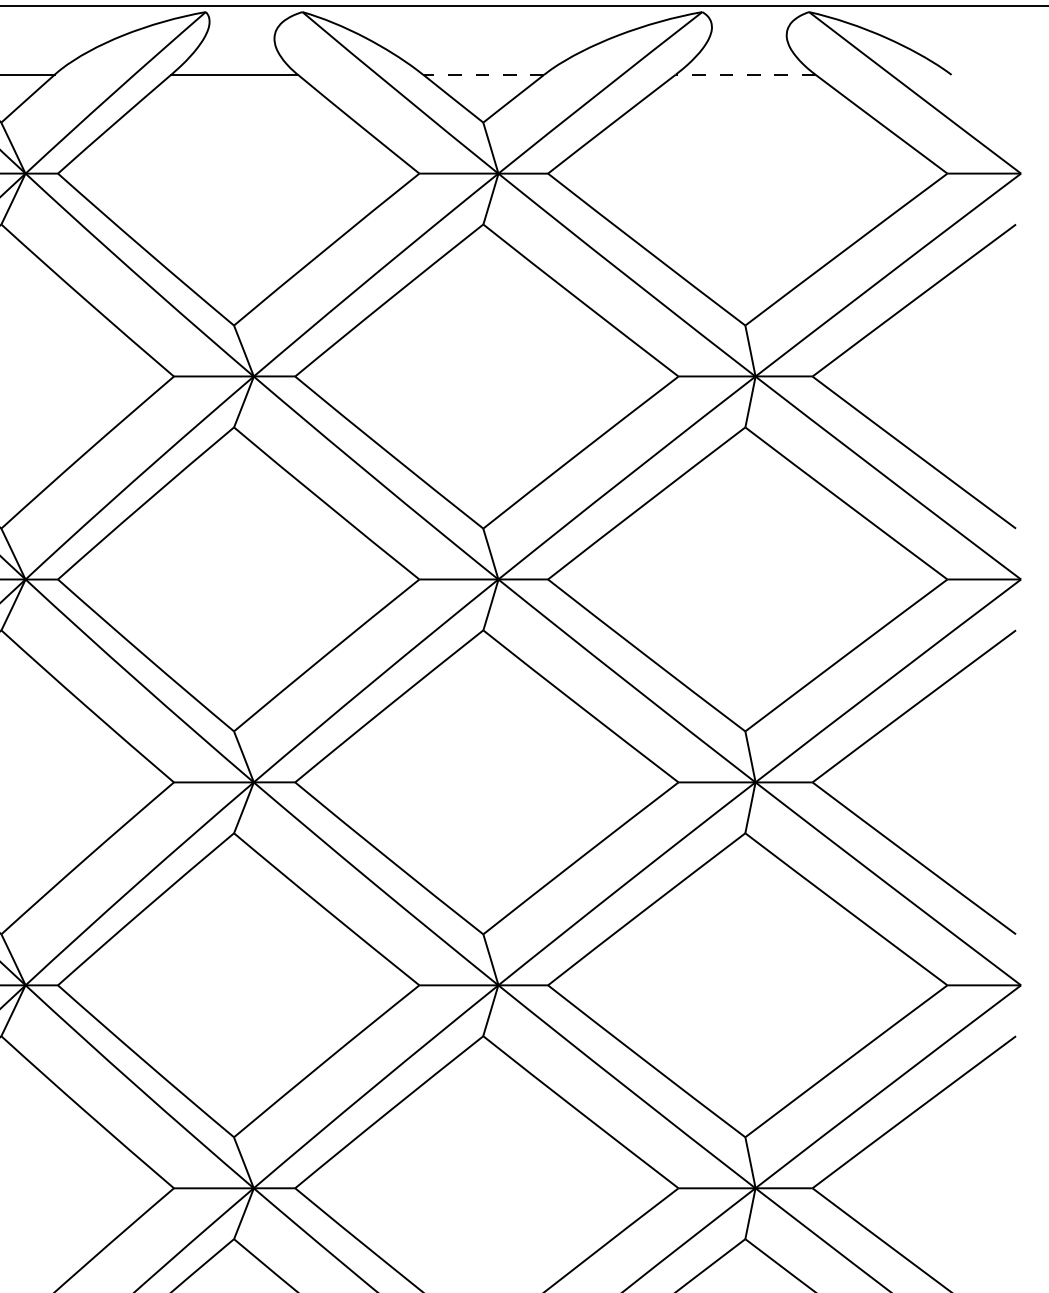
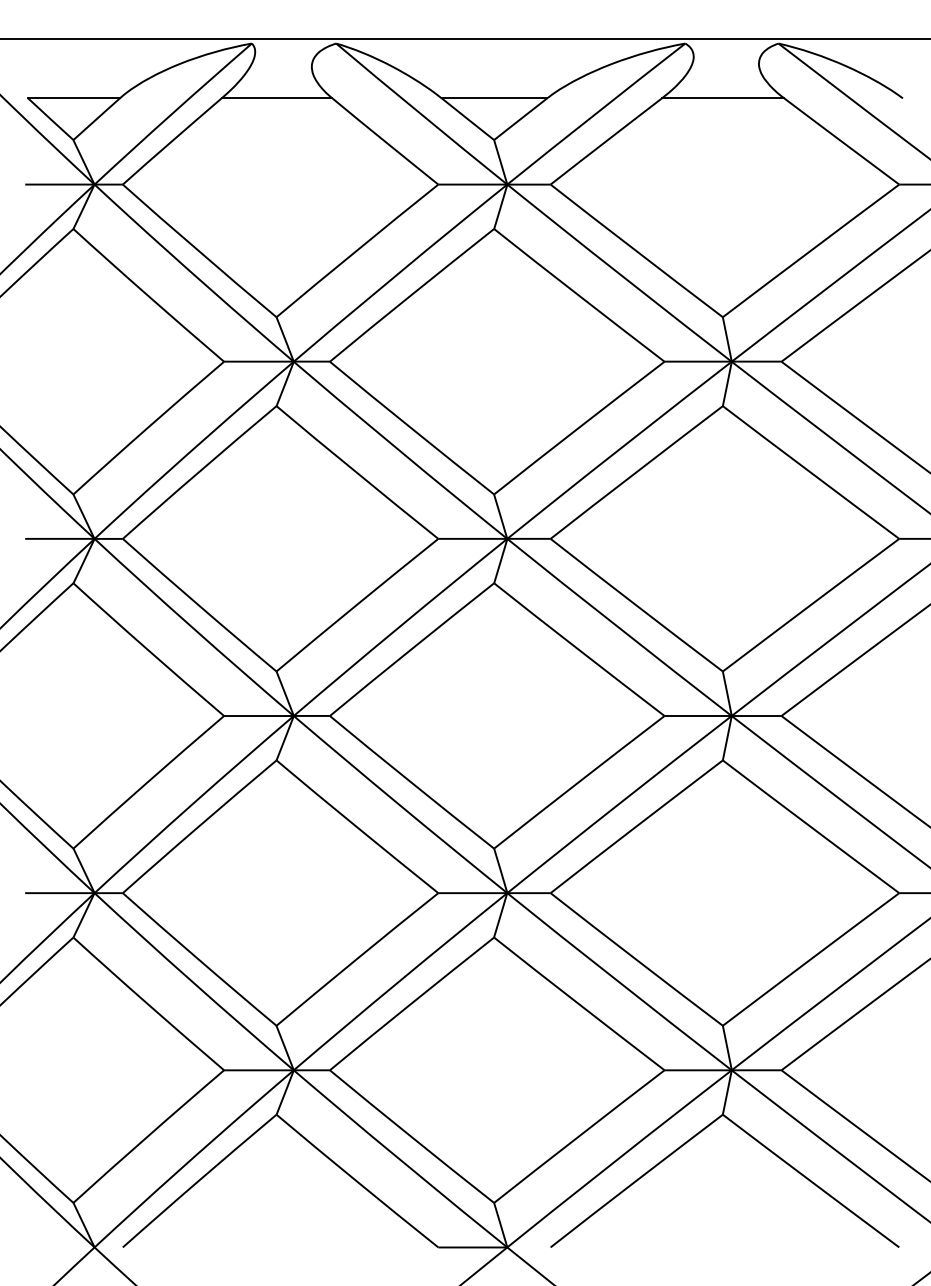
line: (483, 74) -> (494, 98), dashed -> solid
line: (744, 74) -> (722, 98), dashed -> solid

